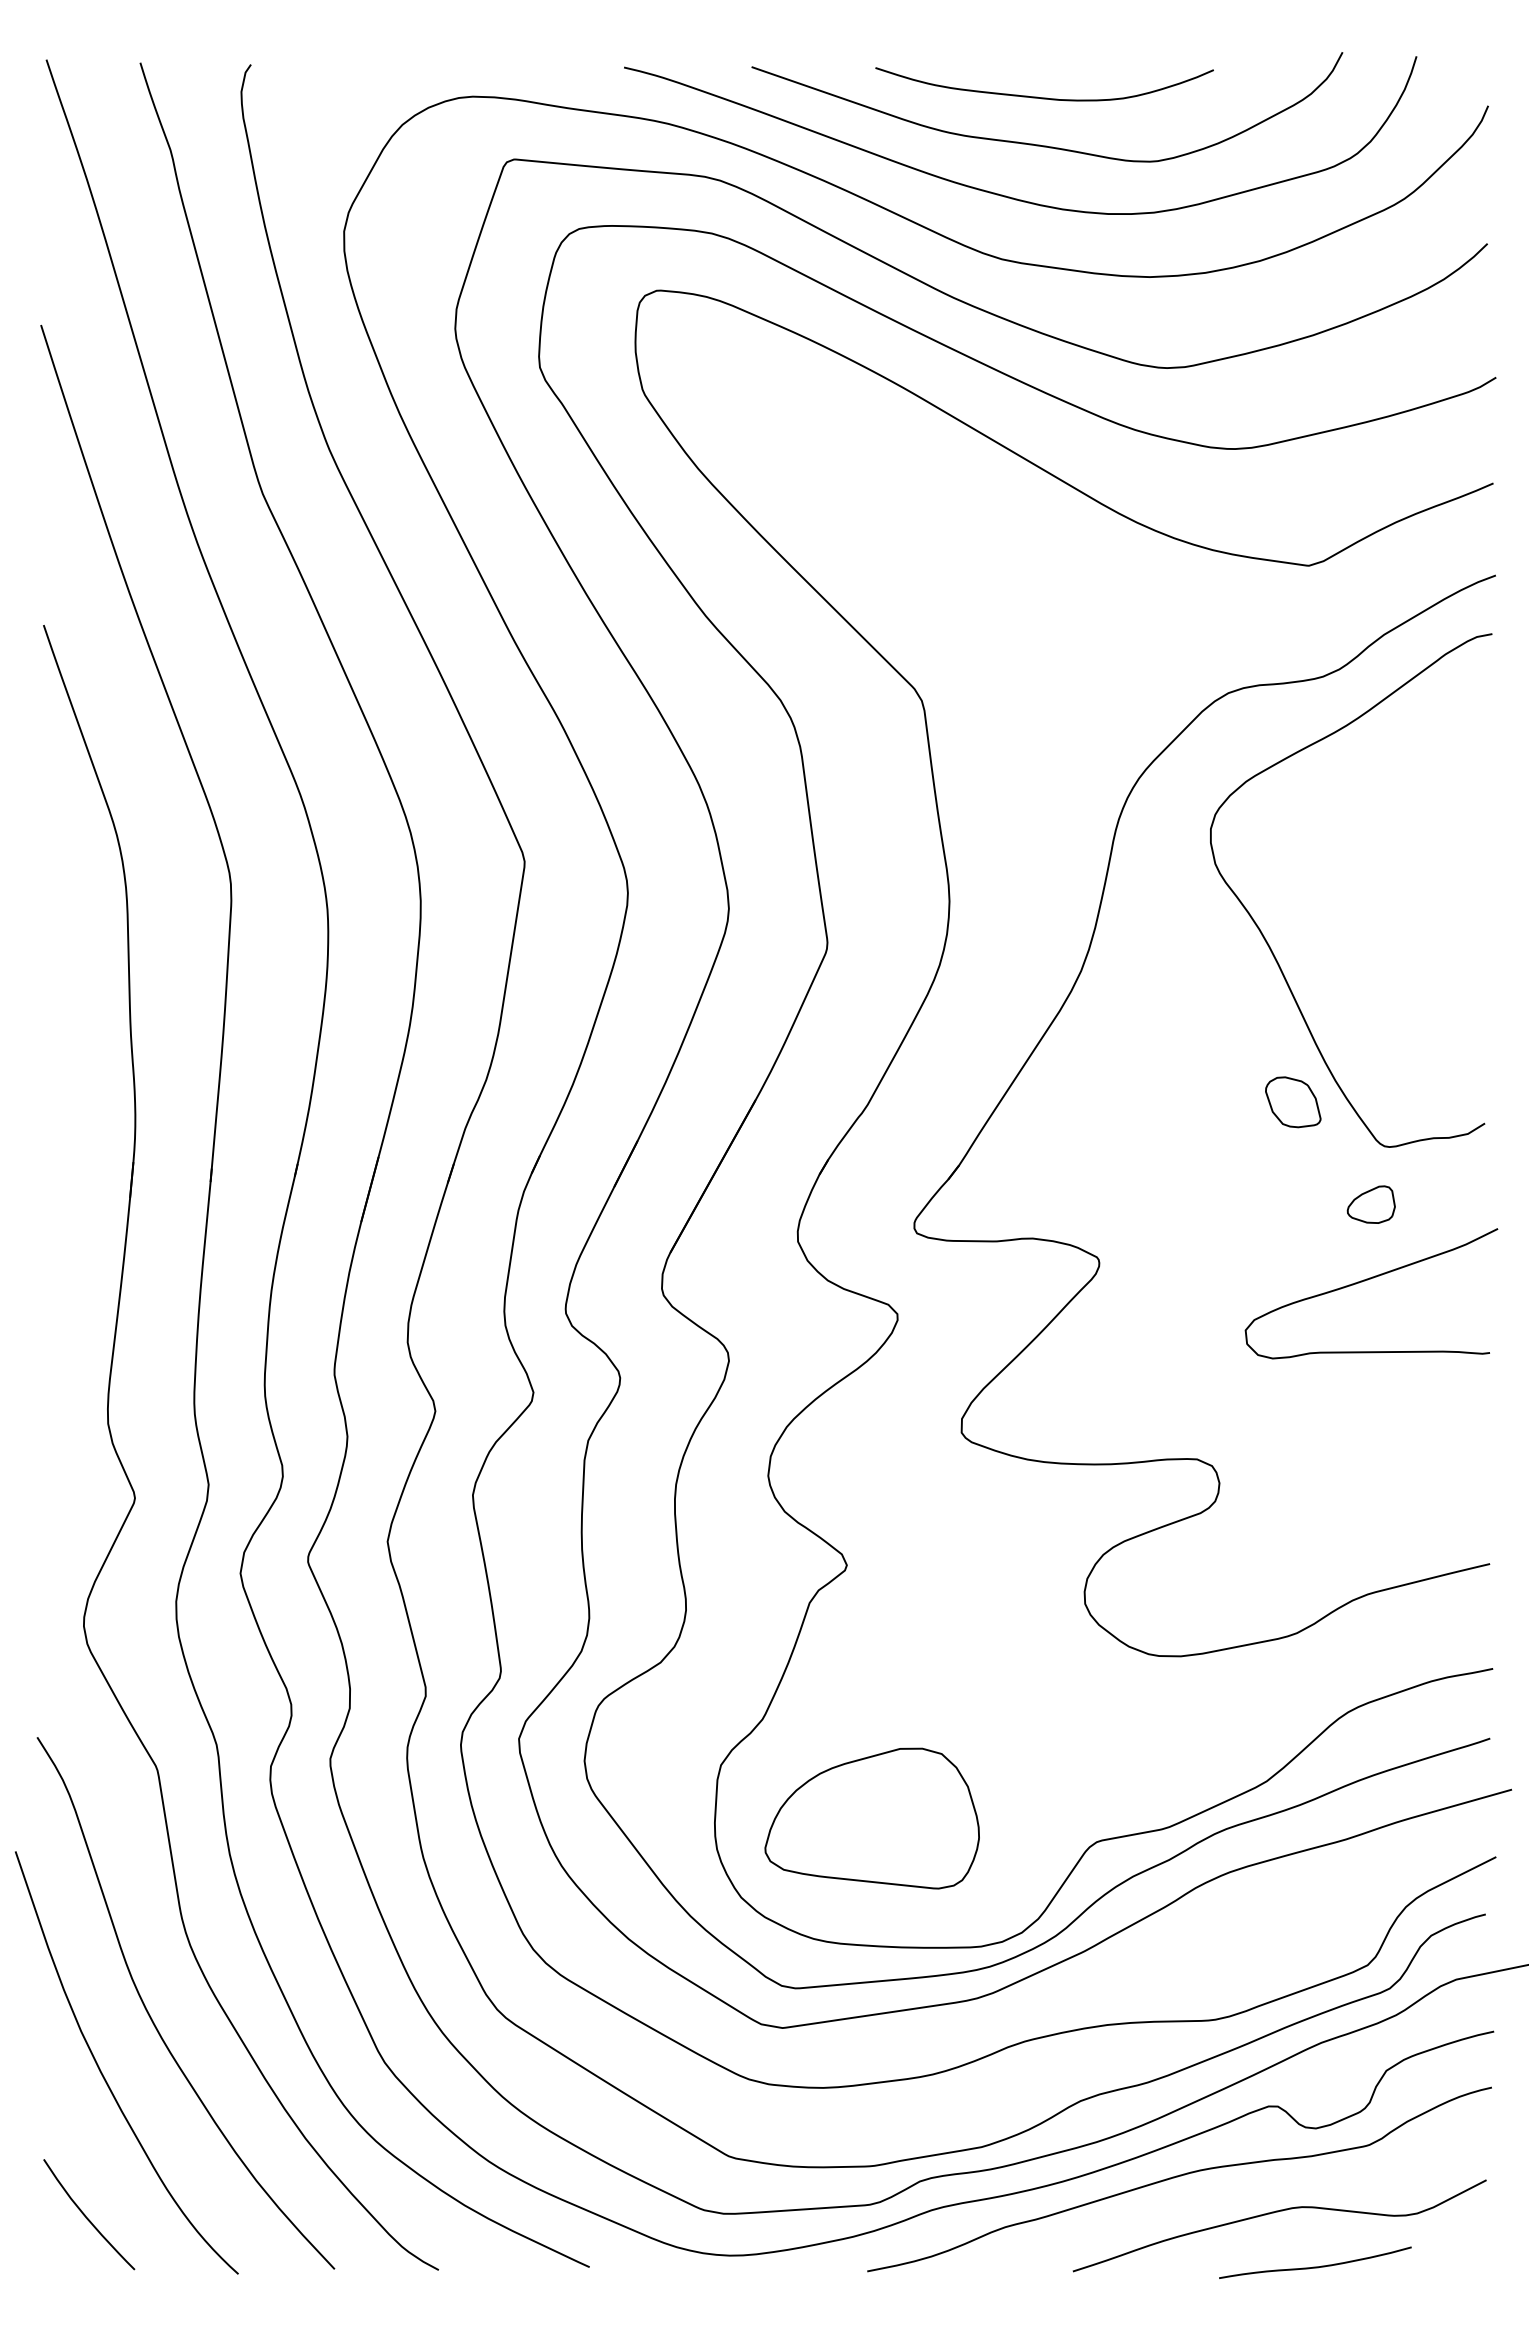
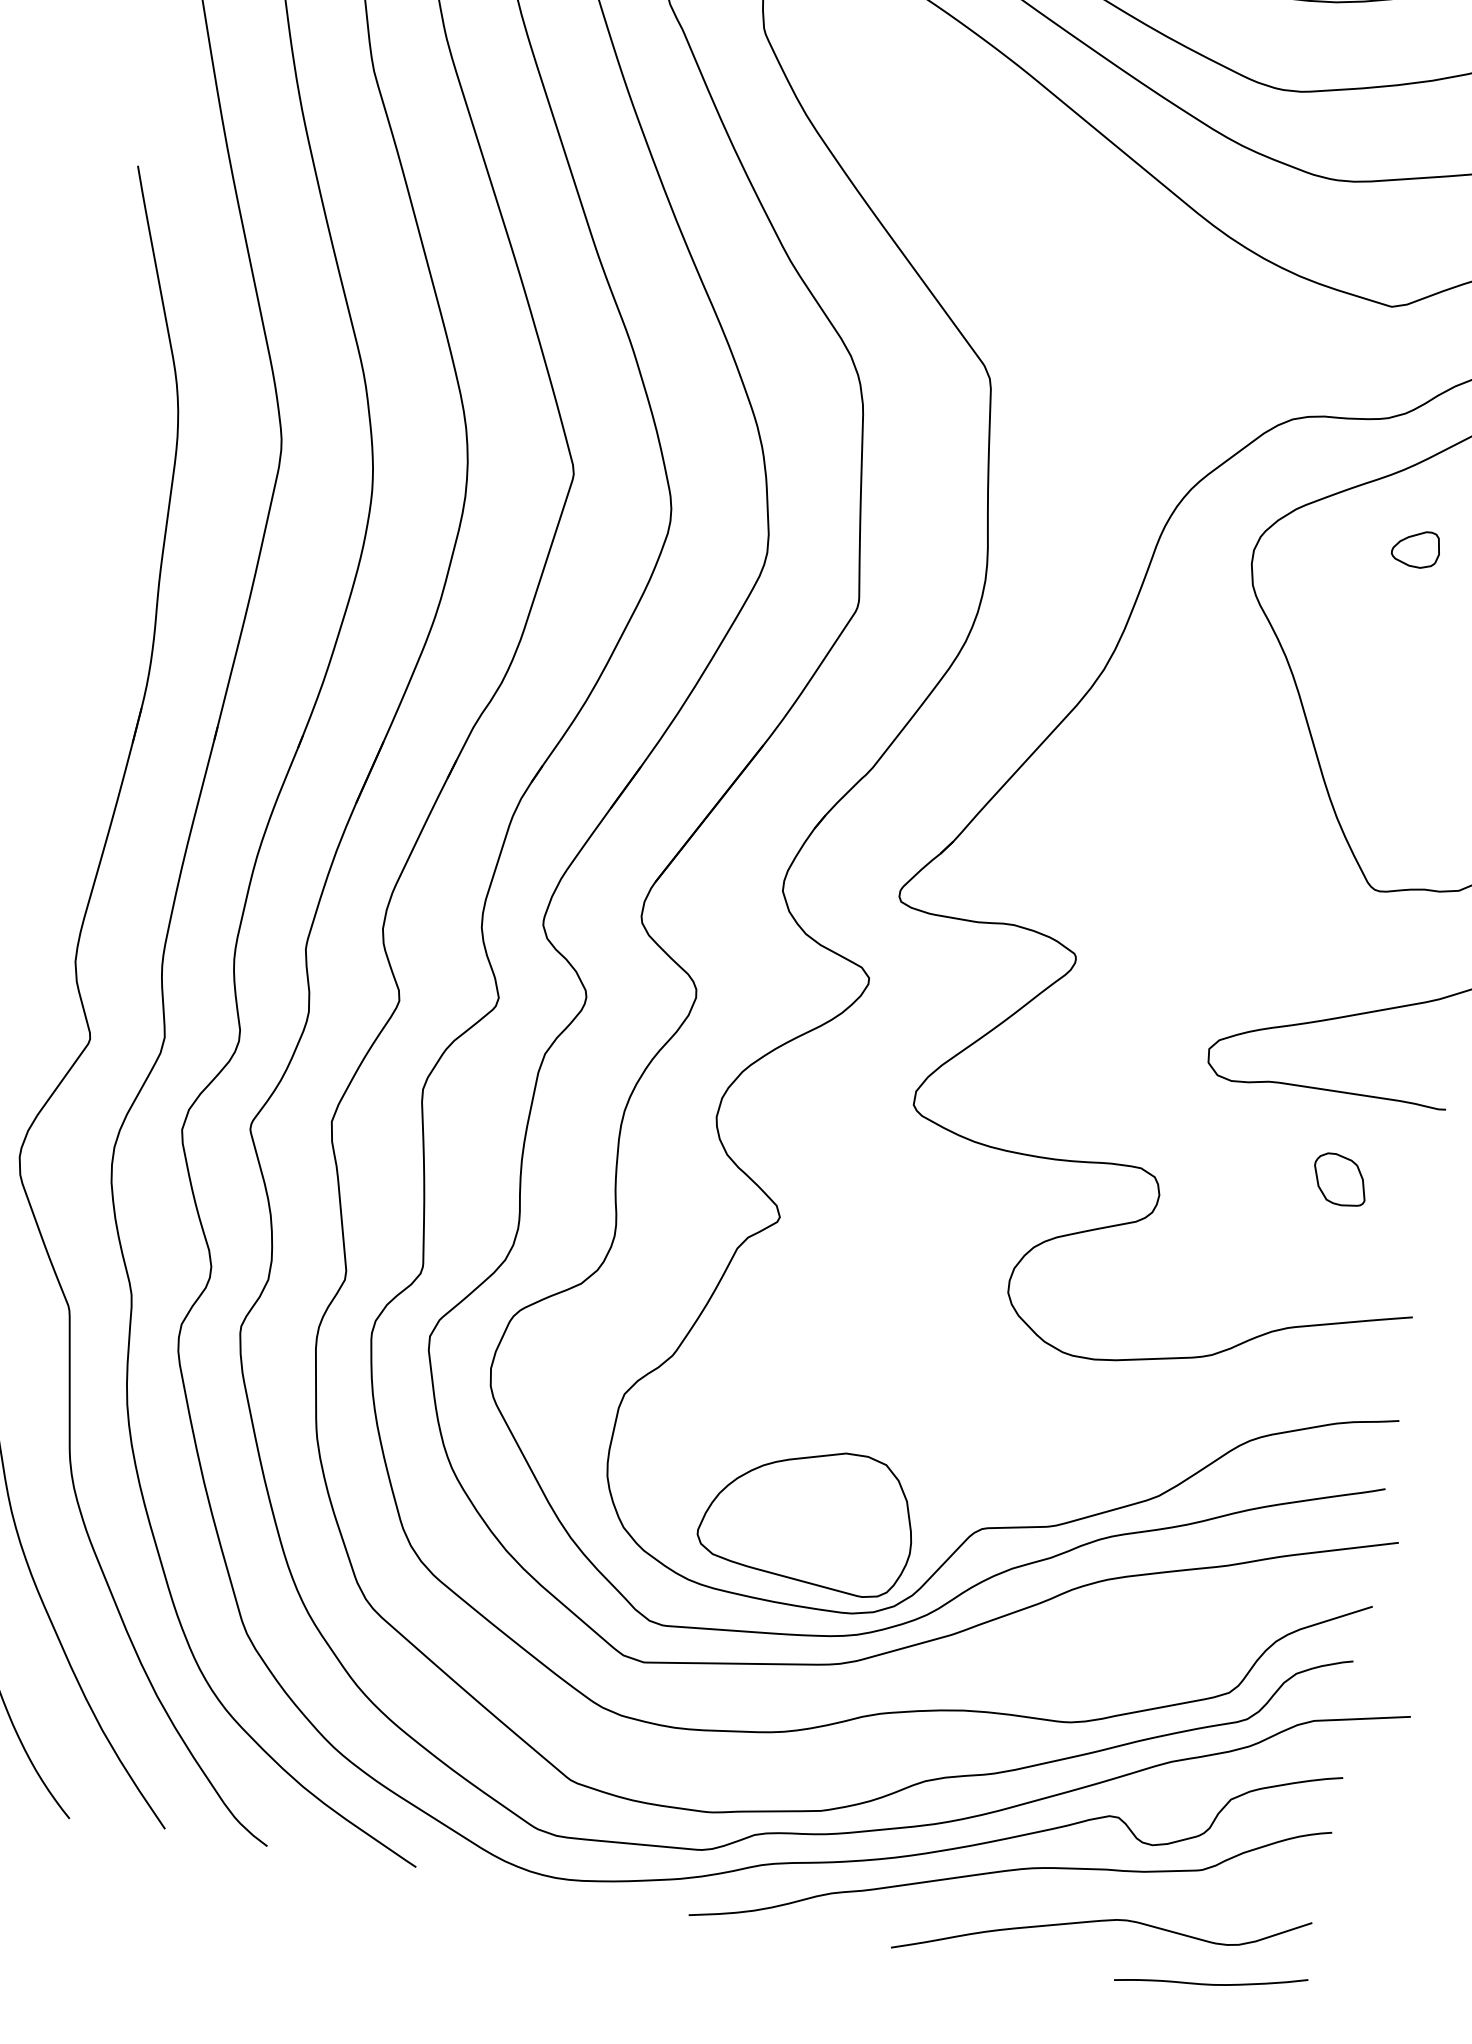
part: (1293, 1102) -> (1340, 1180), moved
part: (1370, 1204) -> (1415, 548), moved
part: (871, 1818) -> (807, 1517), moved
curve: (1315, 2266) -> (1210, 1983), moved

